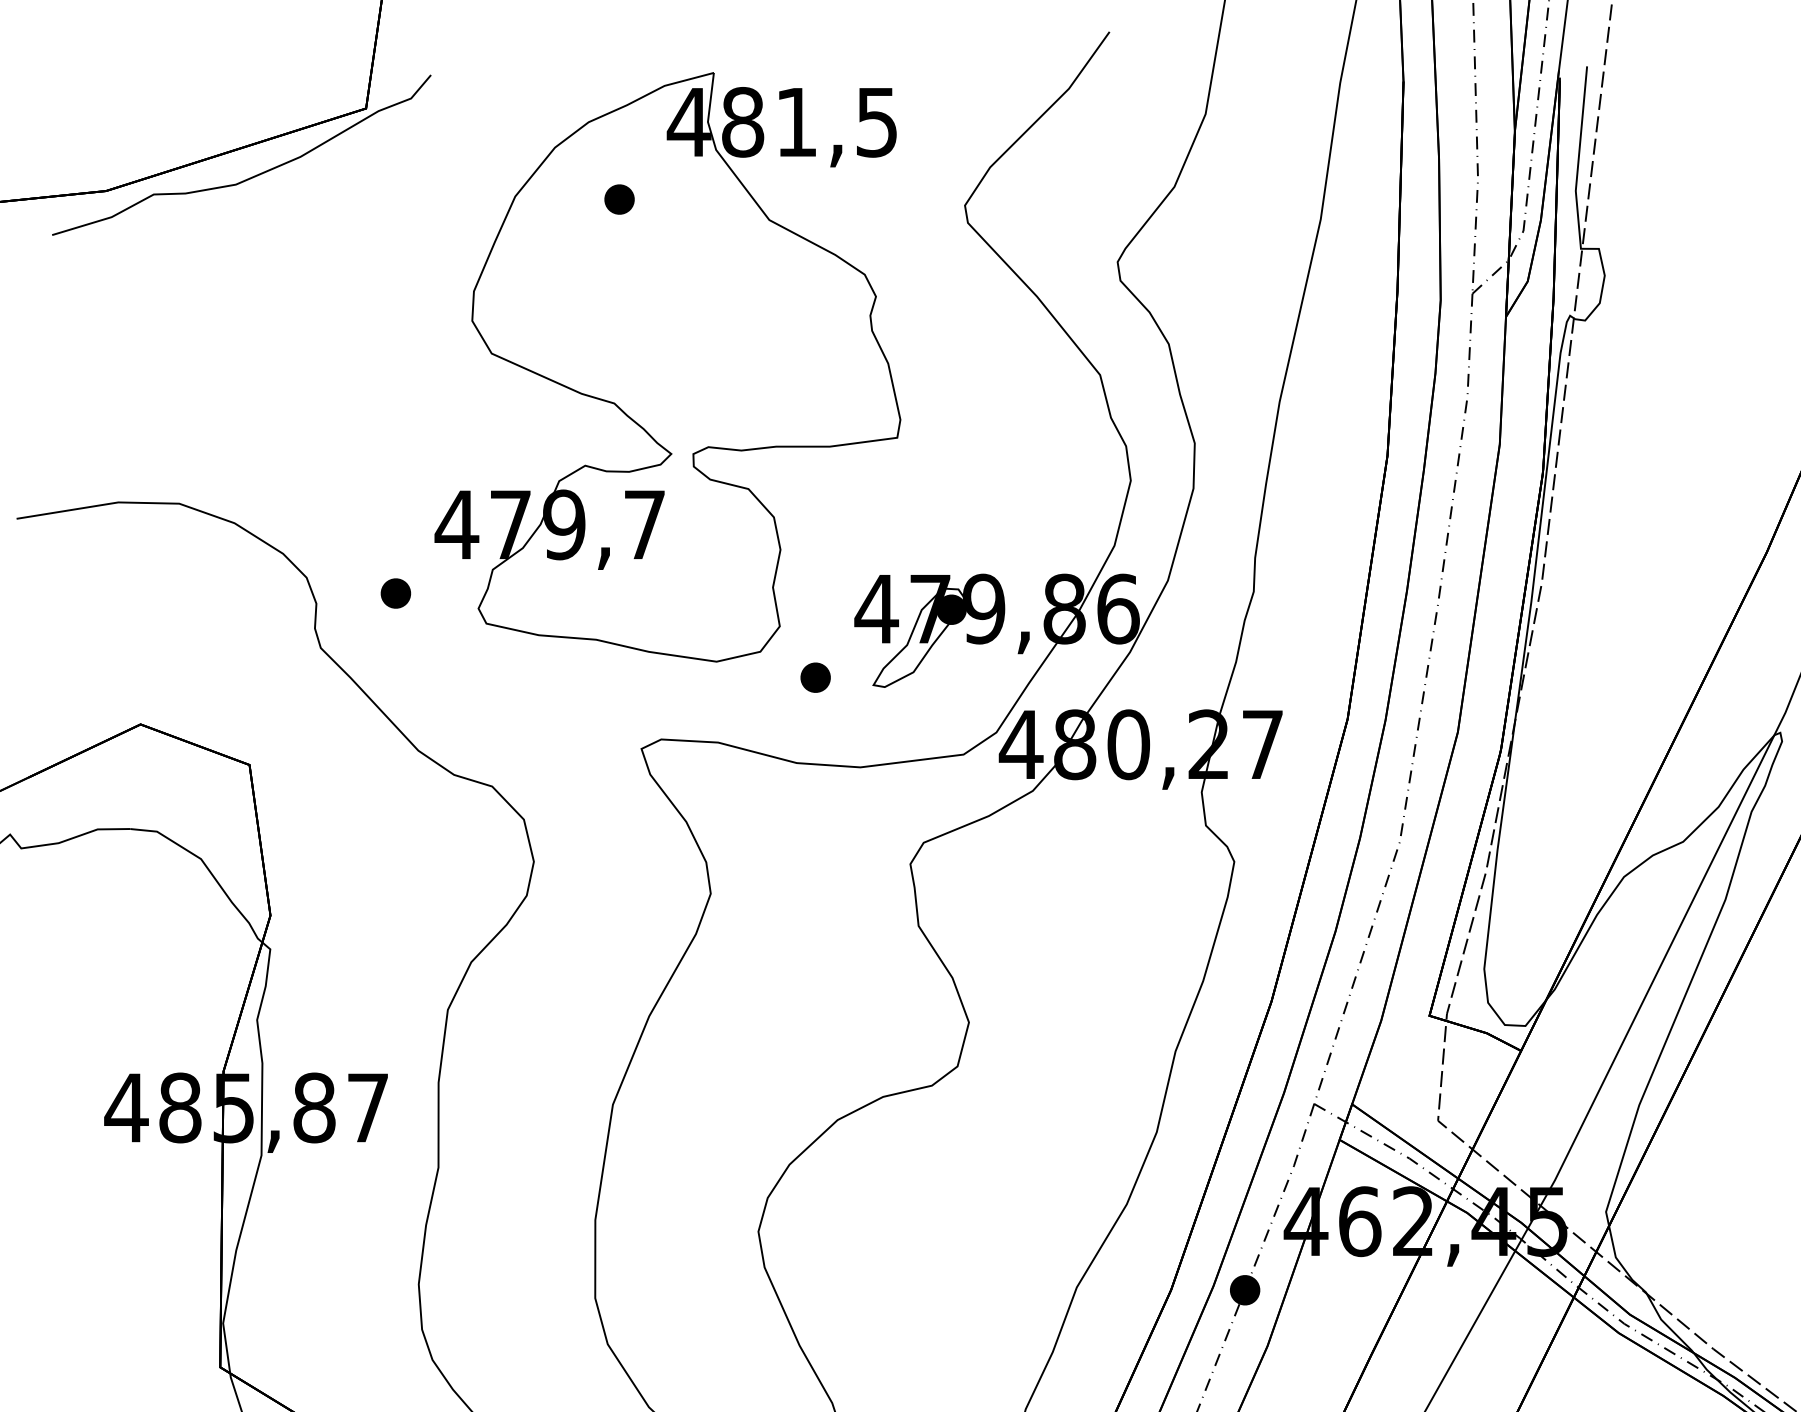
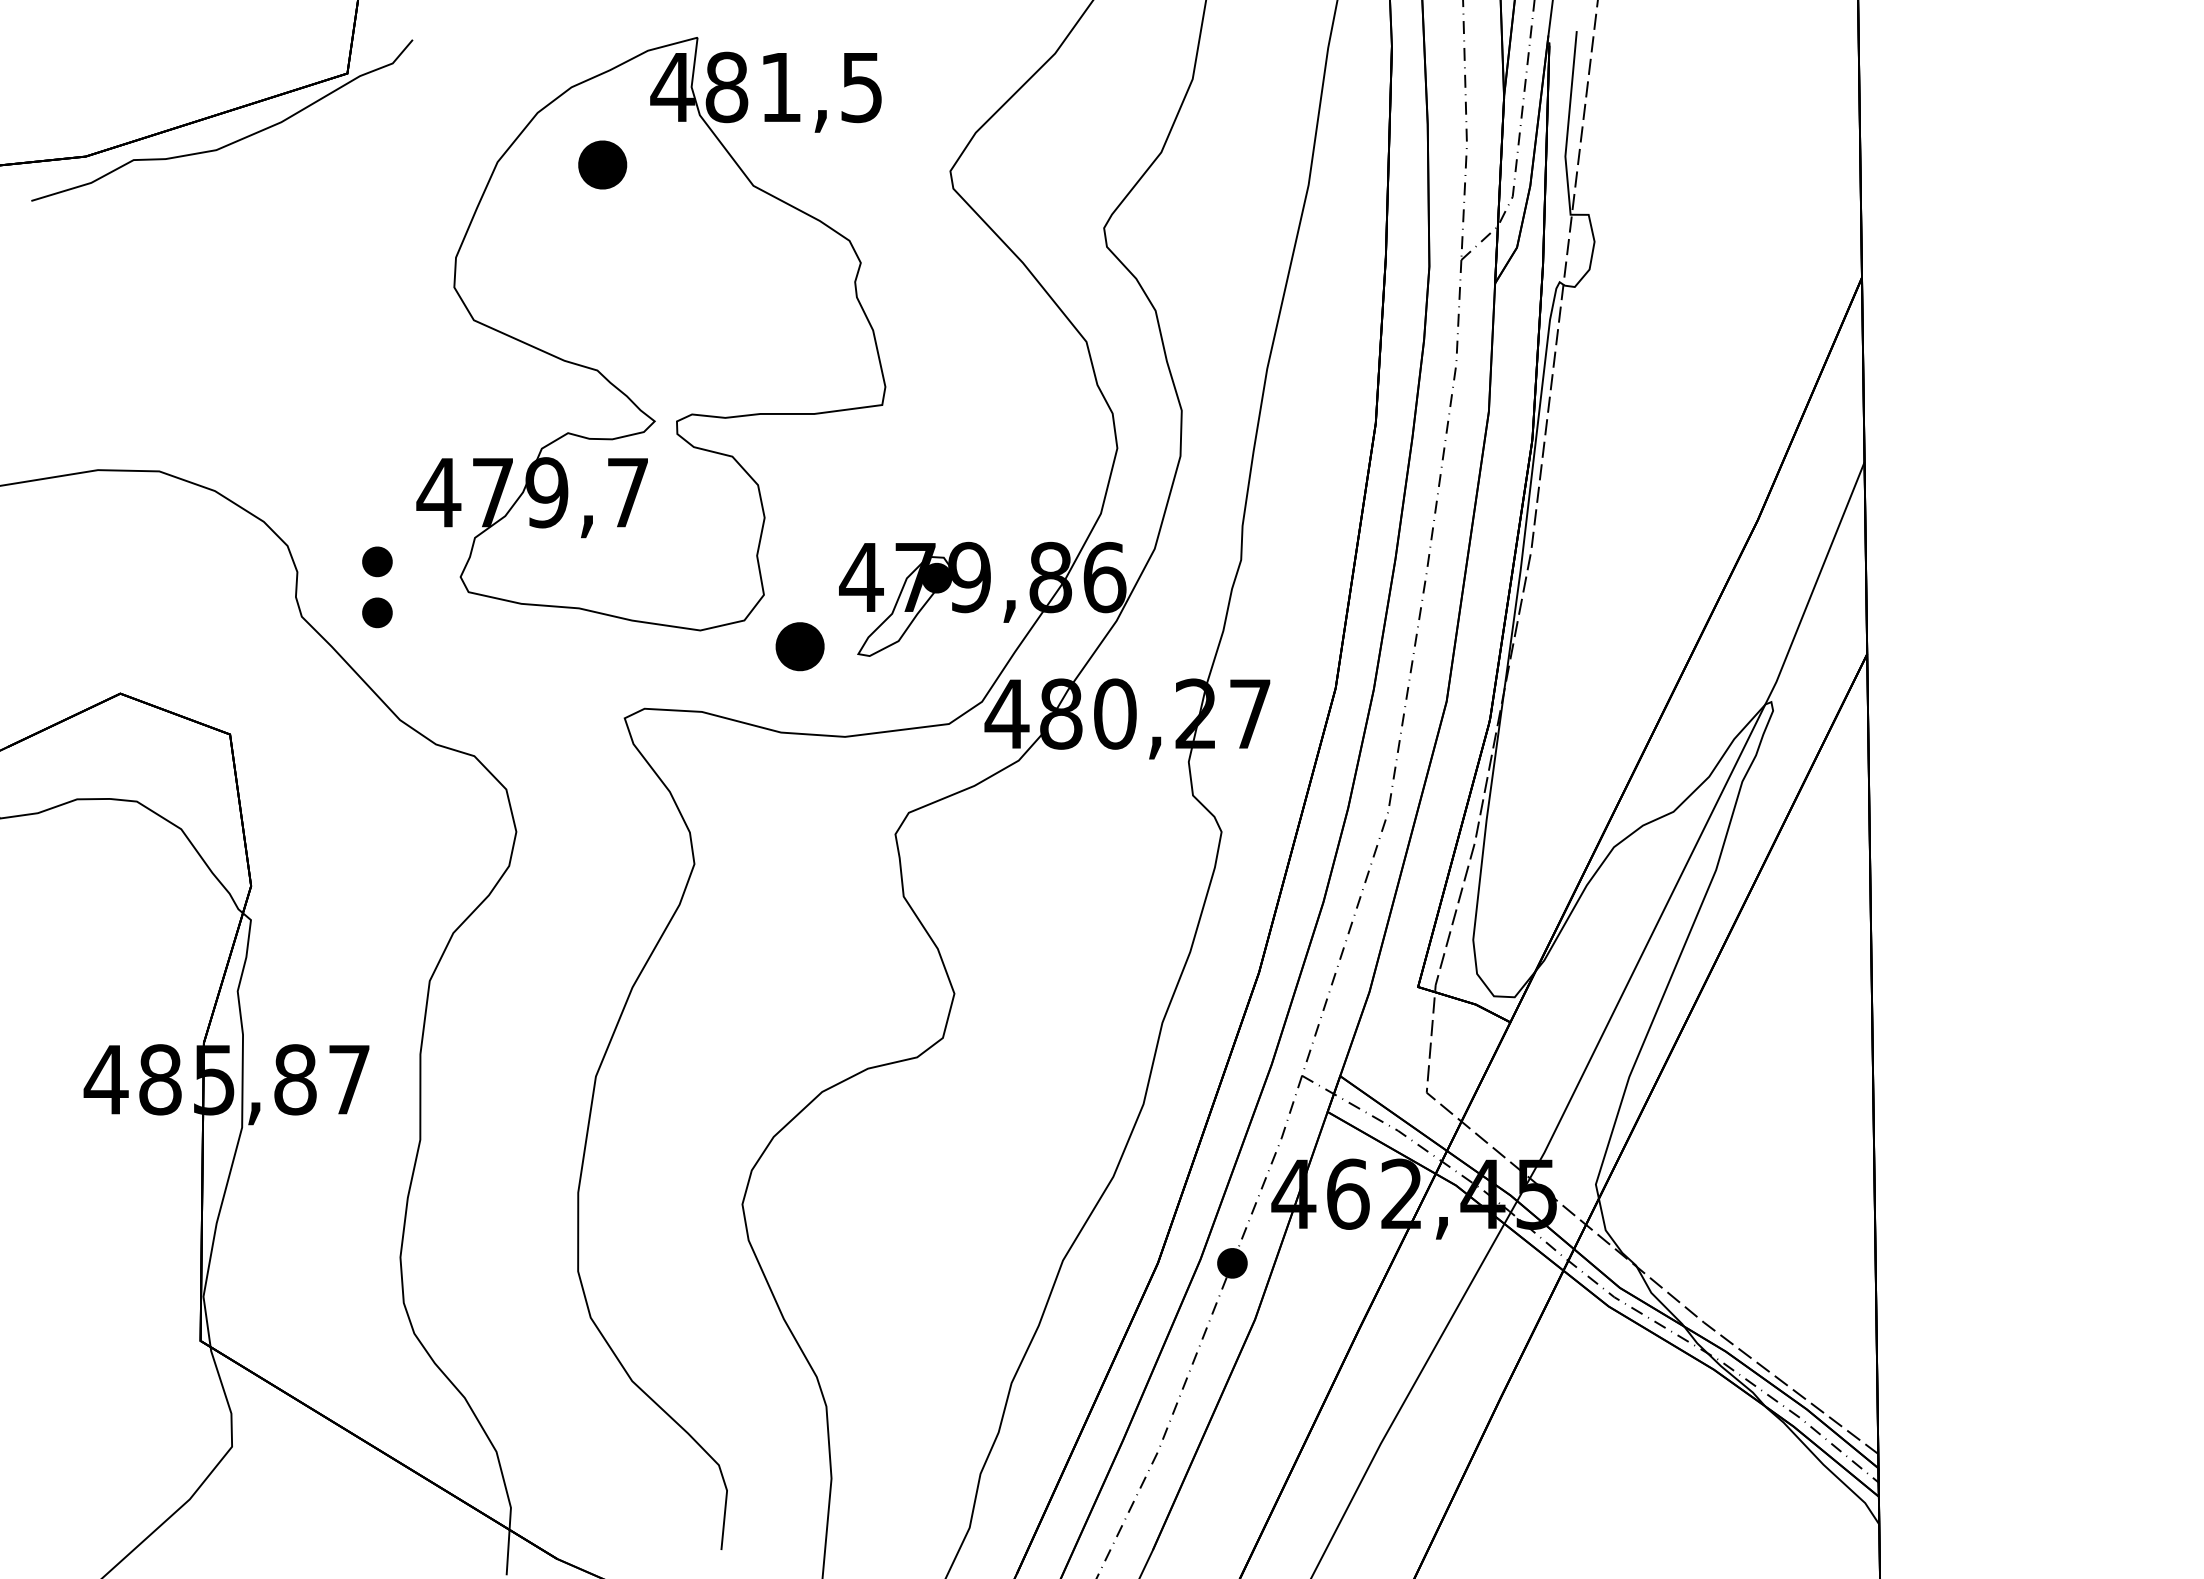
part: (619, 199) -> (602, 165), size x1.6
part: (395, 643) -> (377, 612), added
part: (815, 677) -> (799, 646), size x1.6

